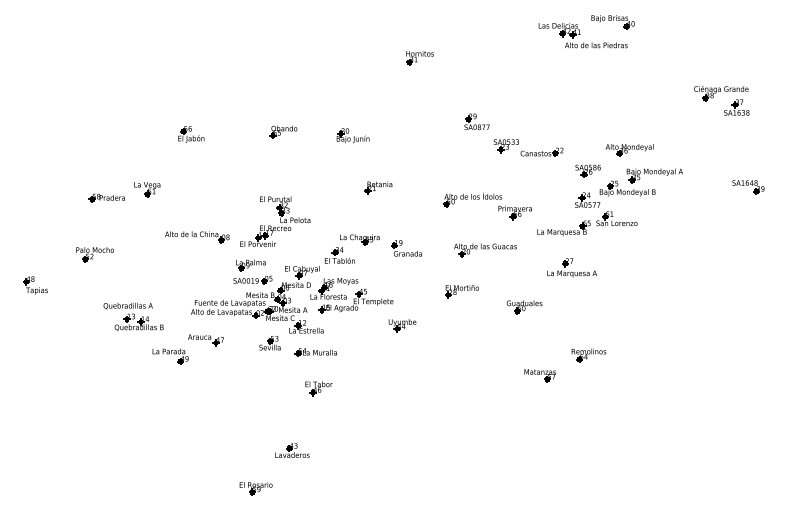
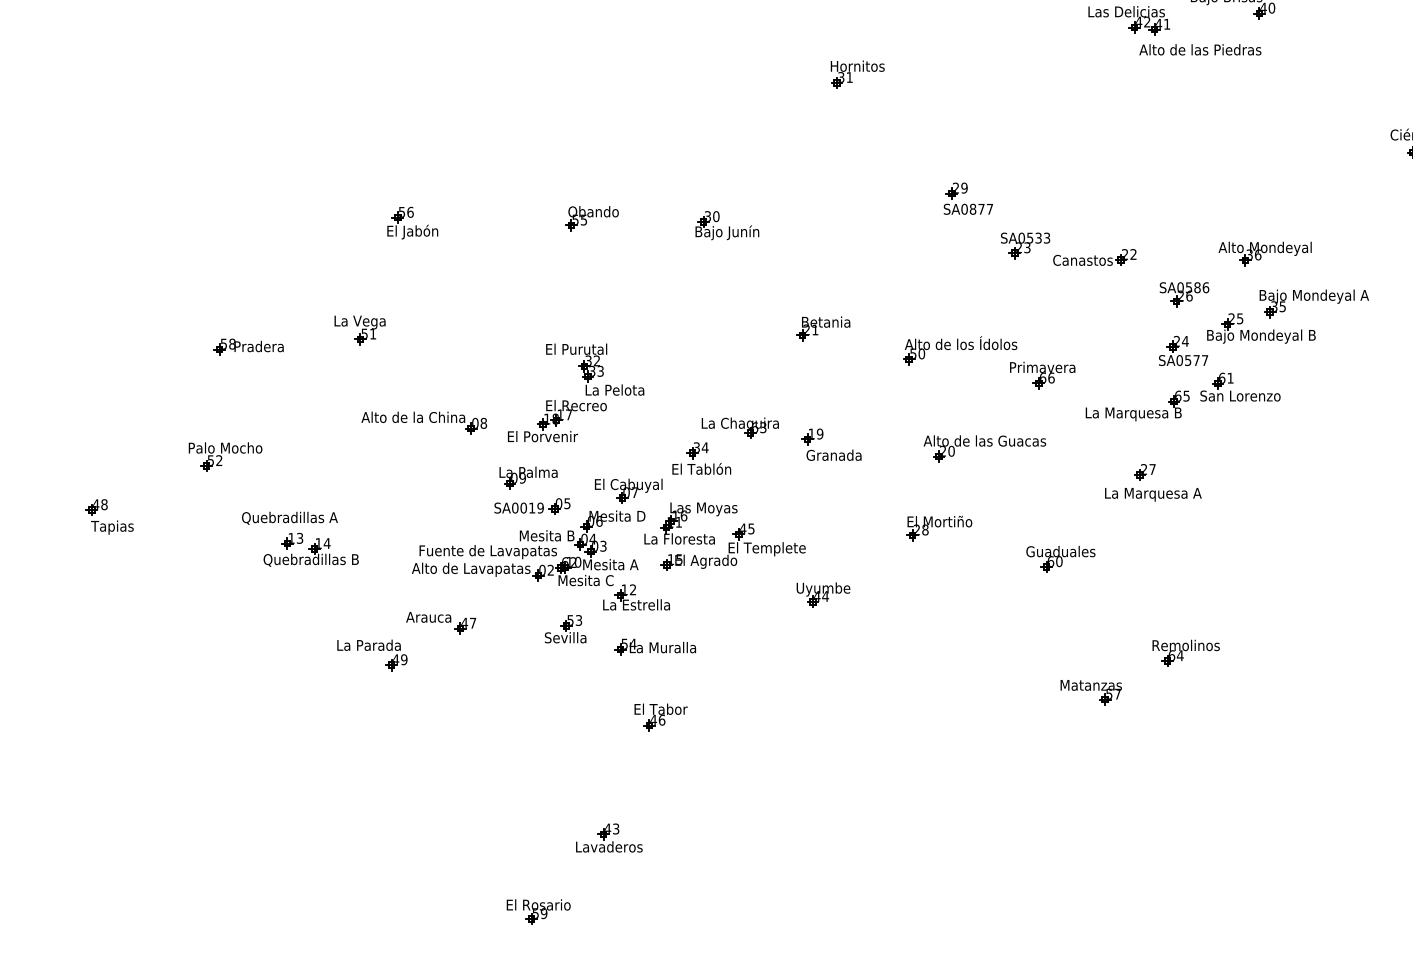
part: (378, 187) -> (823, 328), moved
part: (147, 189) -> (360, 330), moved
part: (133, 316) -> (300, 538), moved

